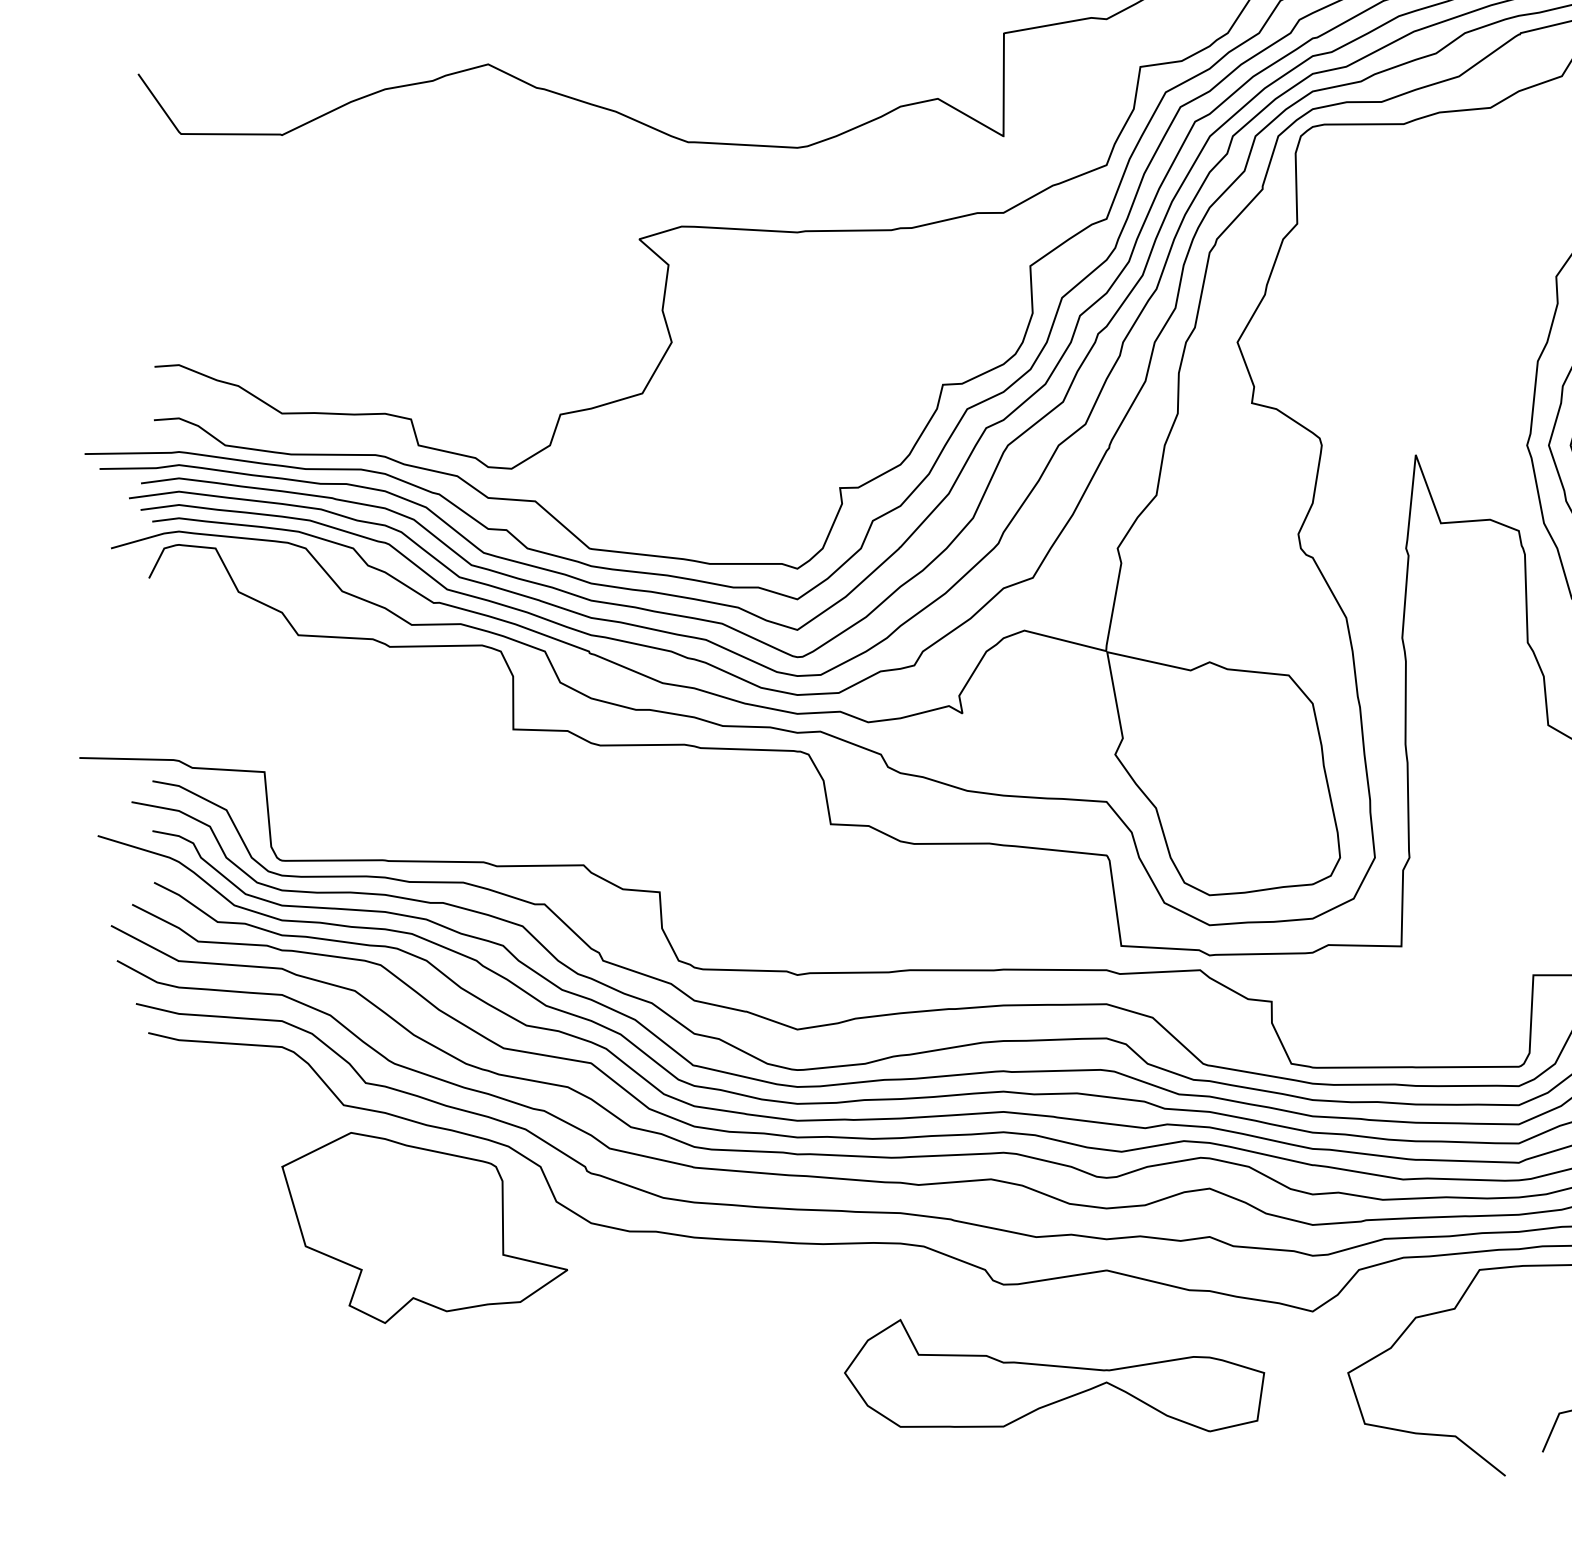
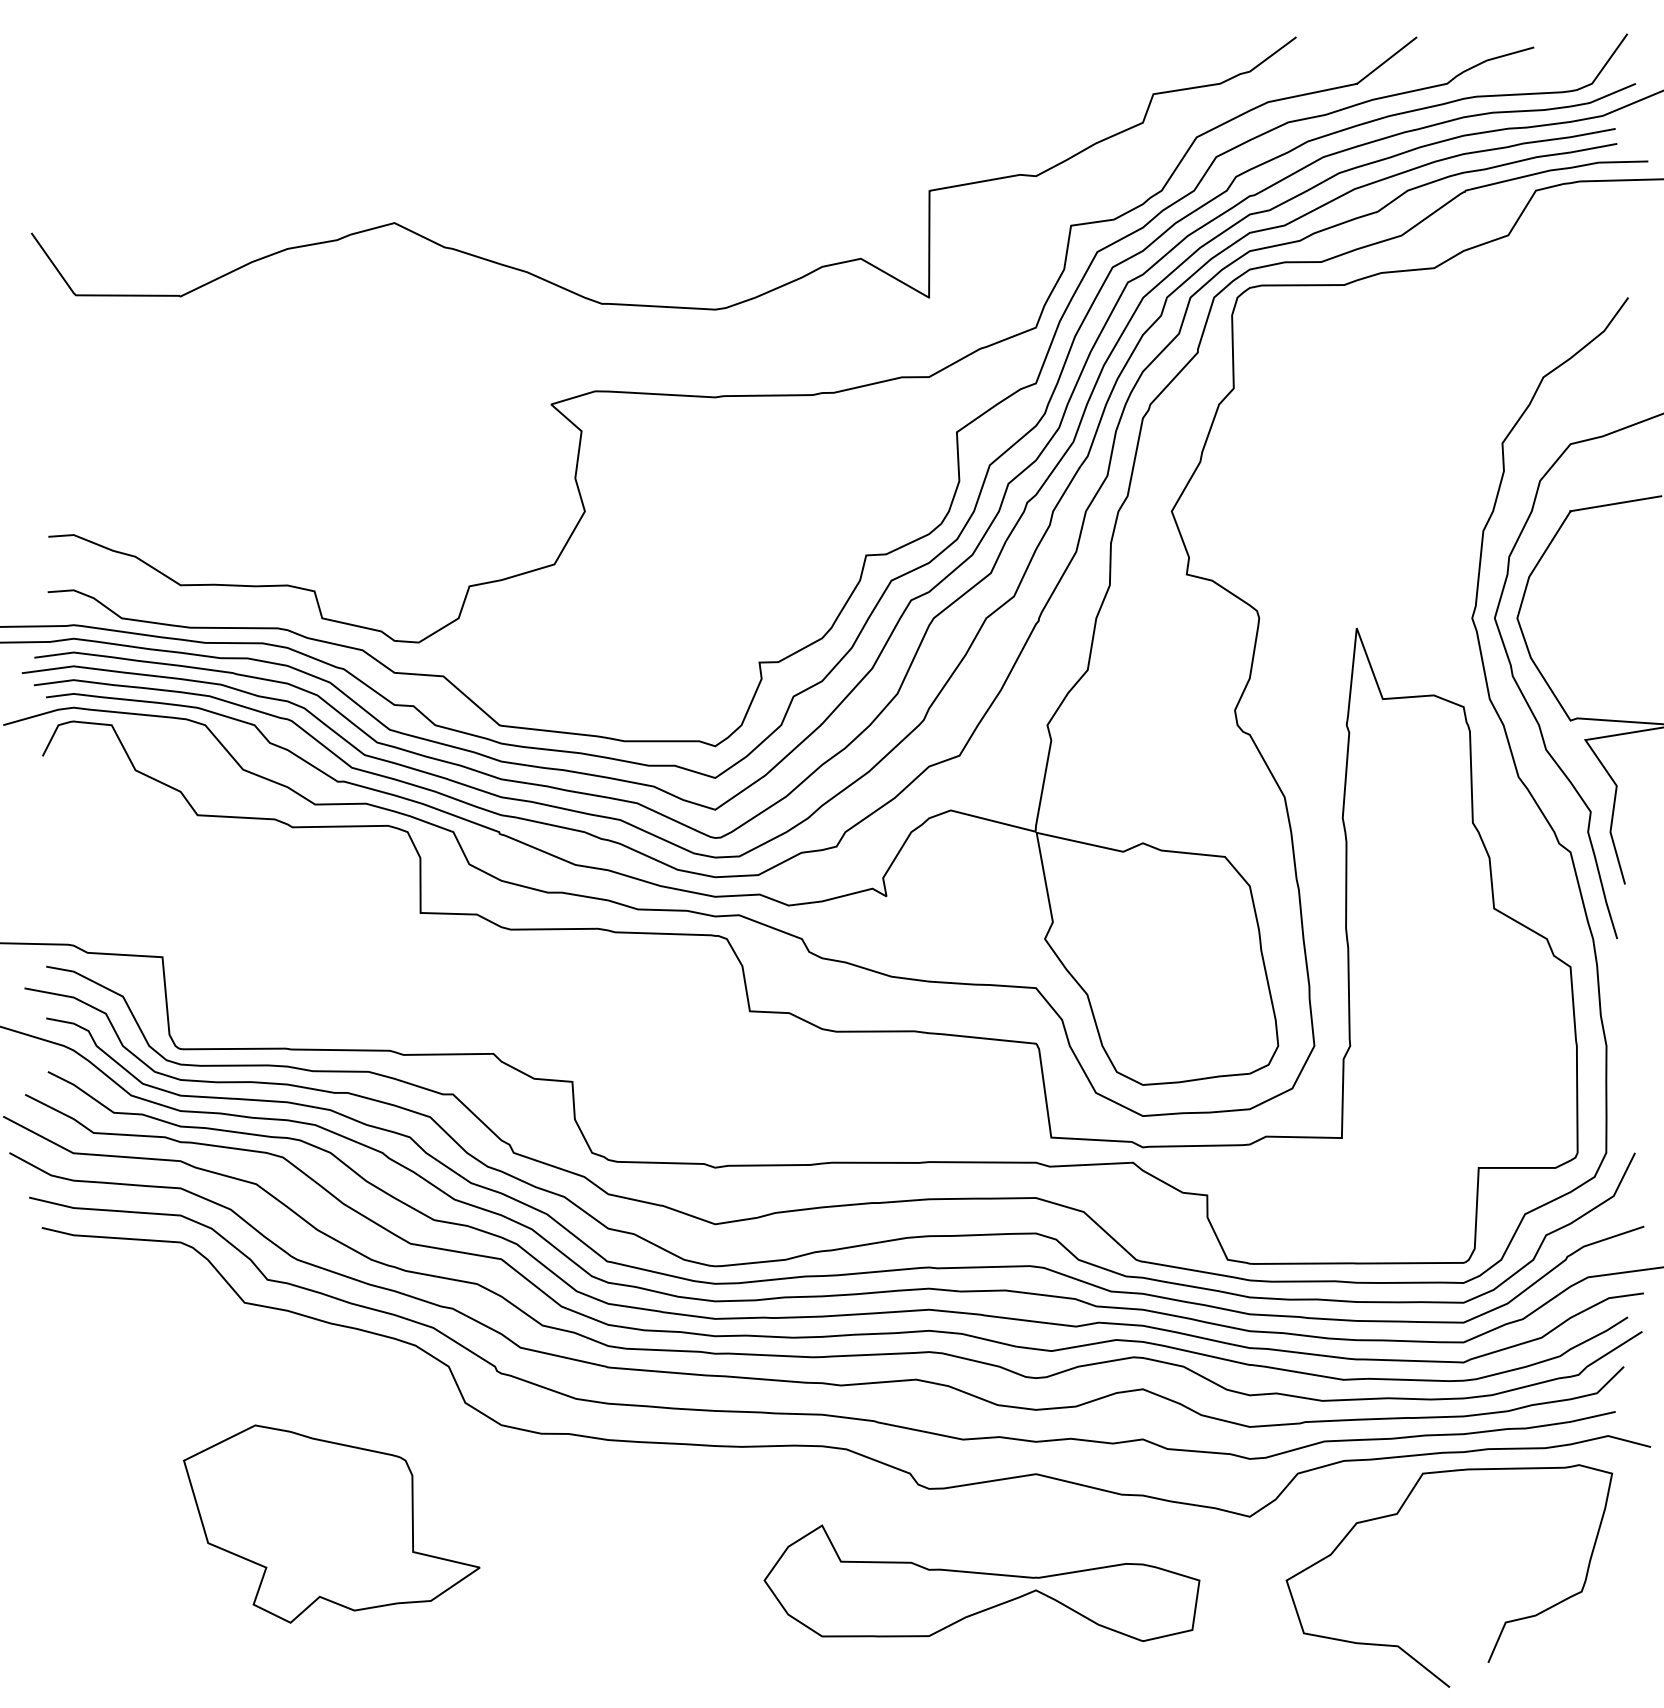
part: (424, 1227) -> (331, 1523), moved

